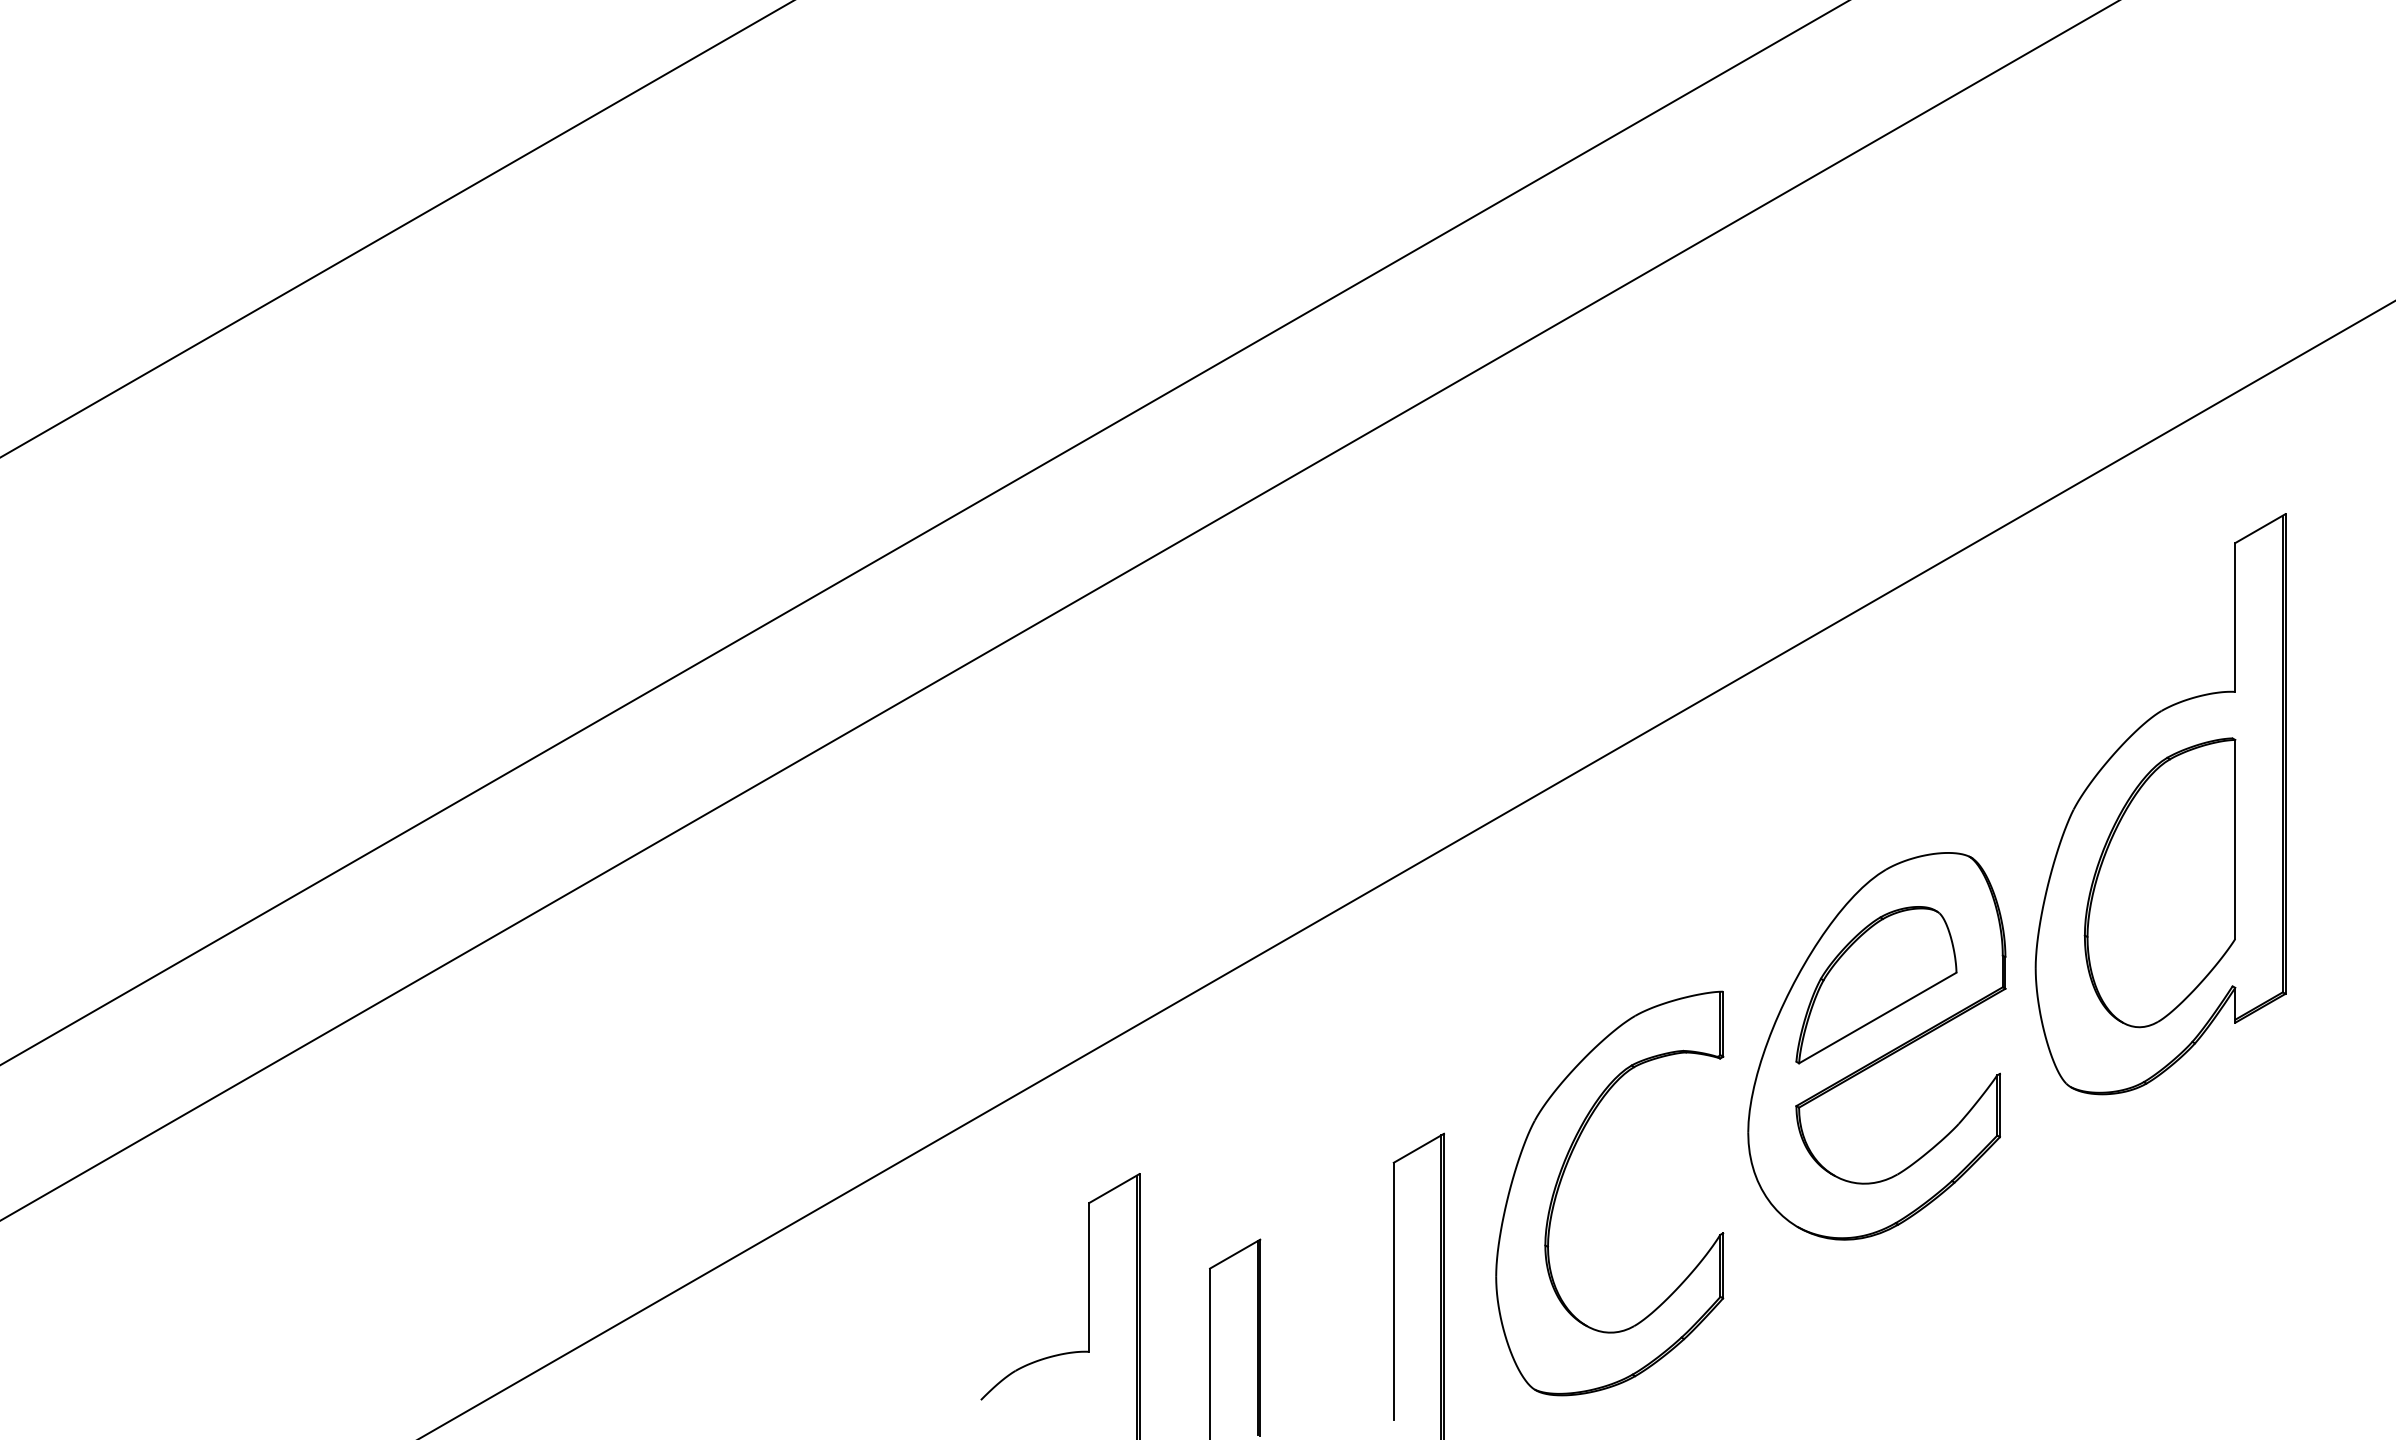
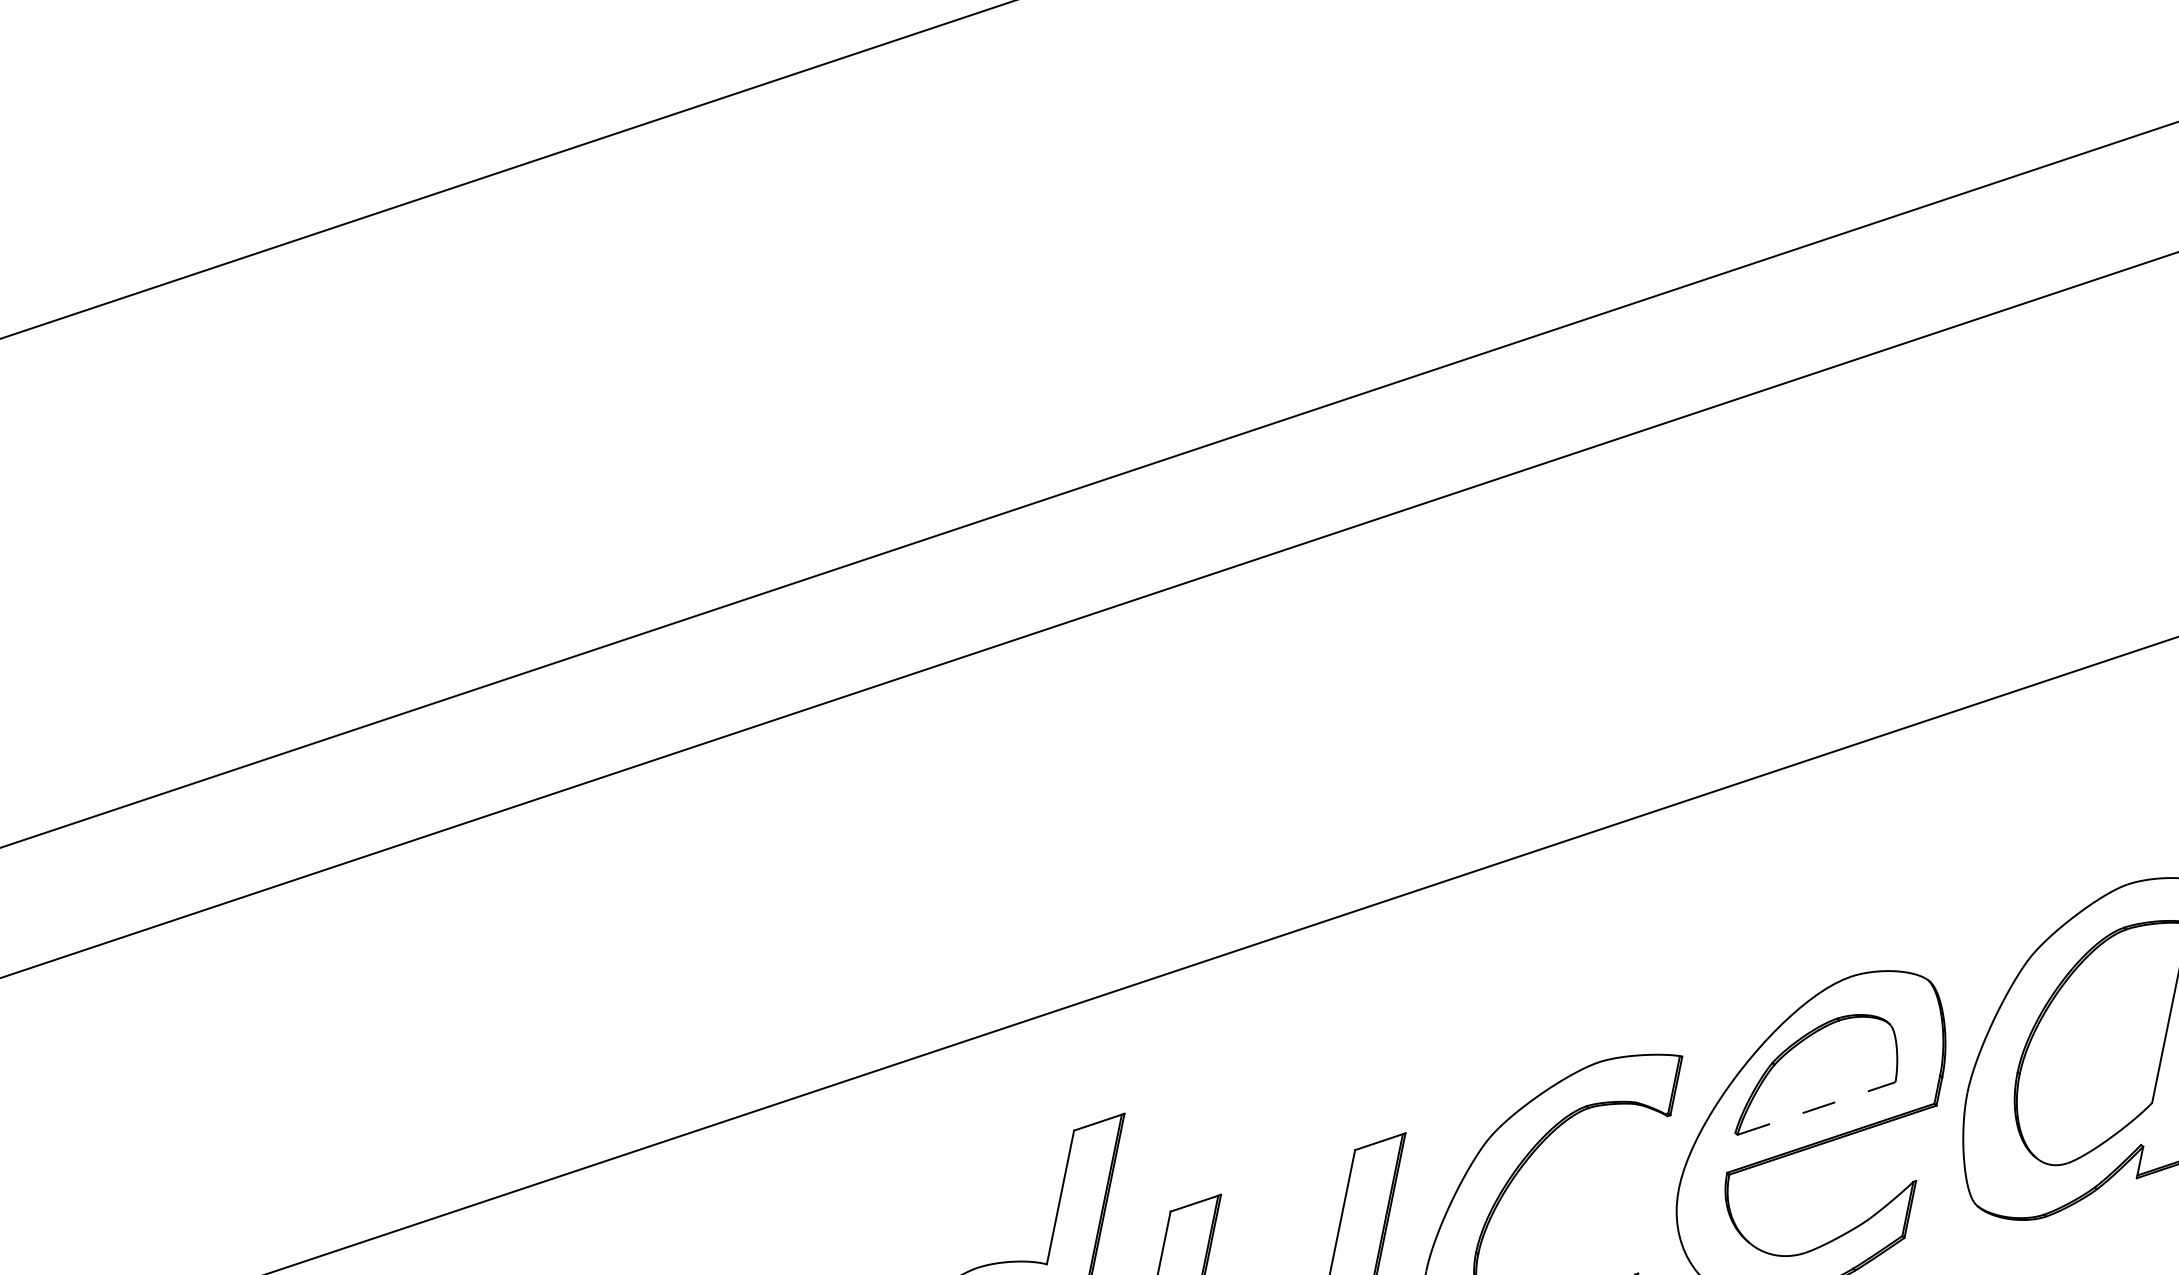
line: (1877, 1018) -> (1816, 1108), solid -> dashed

